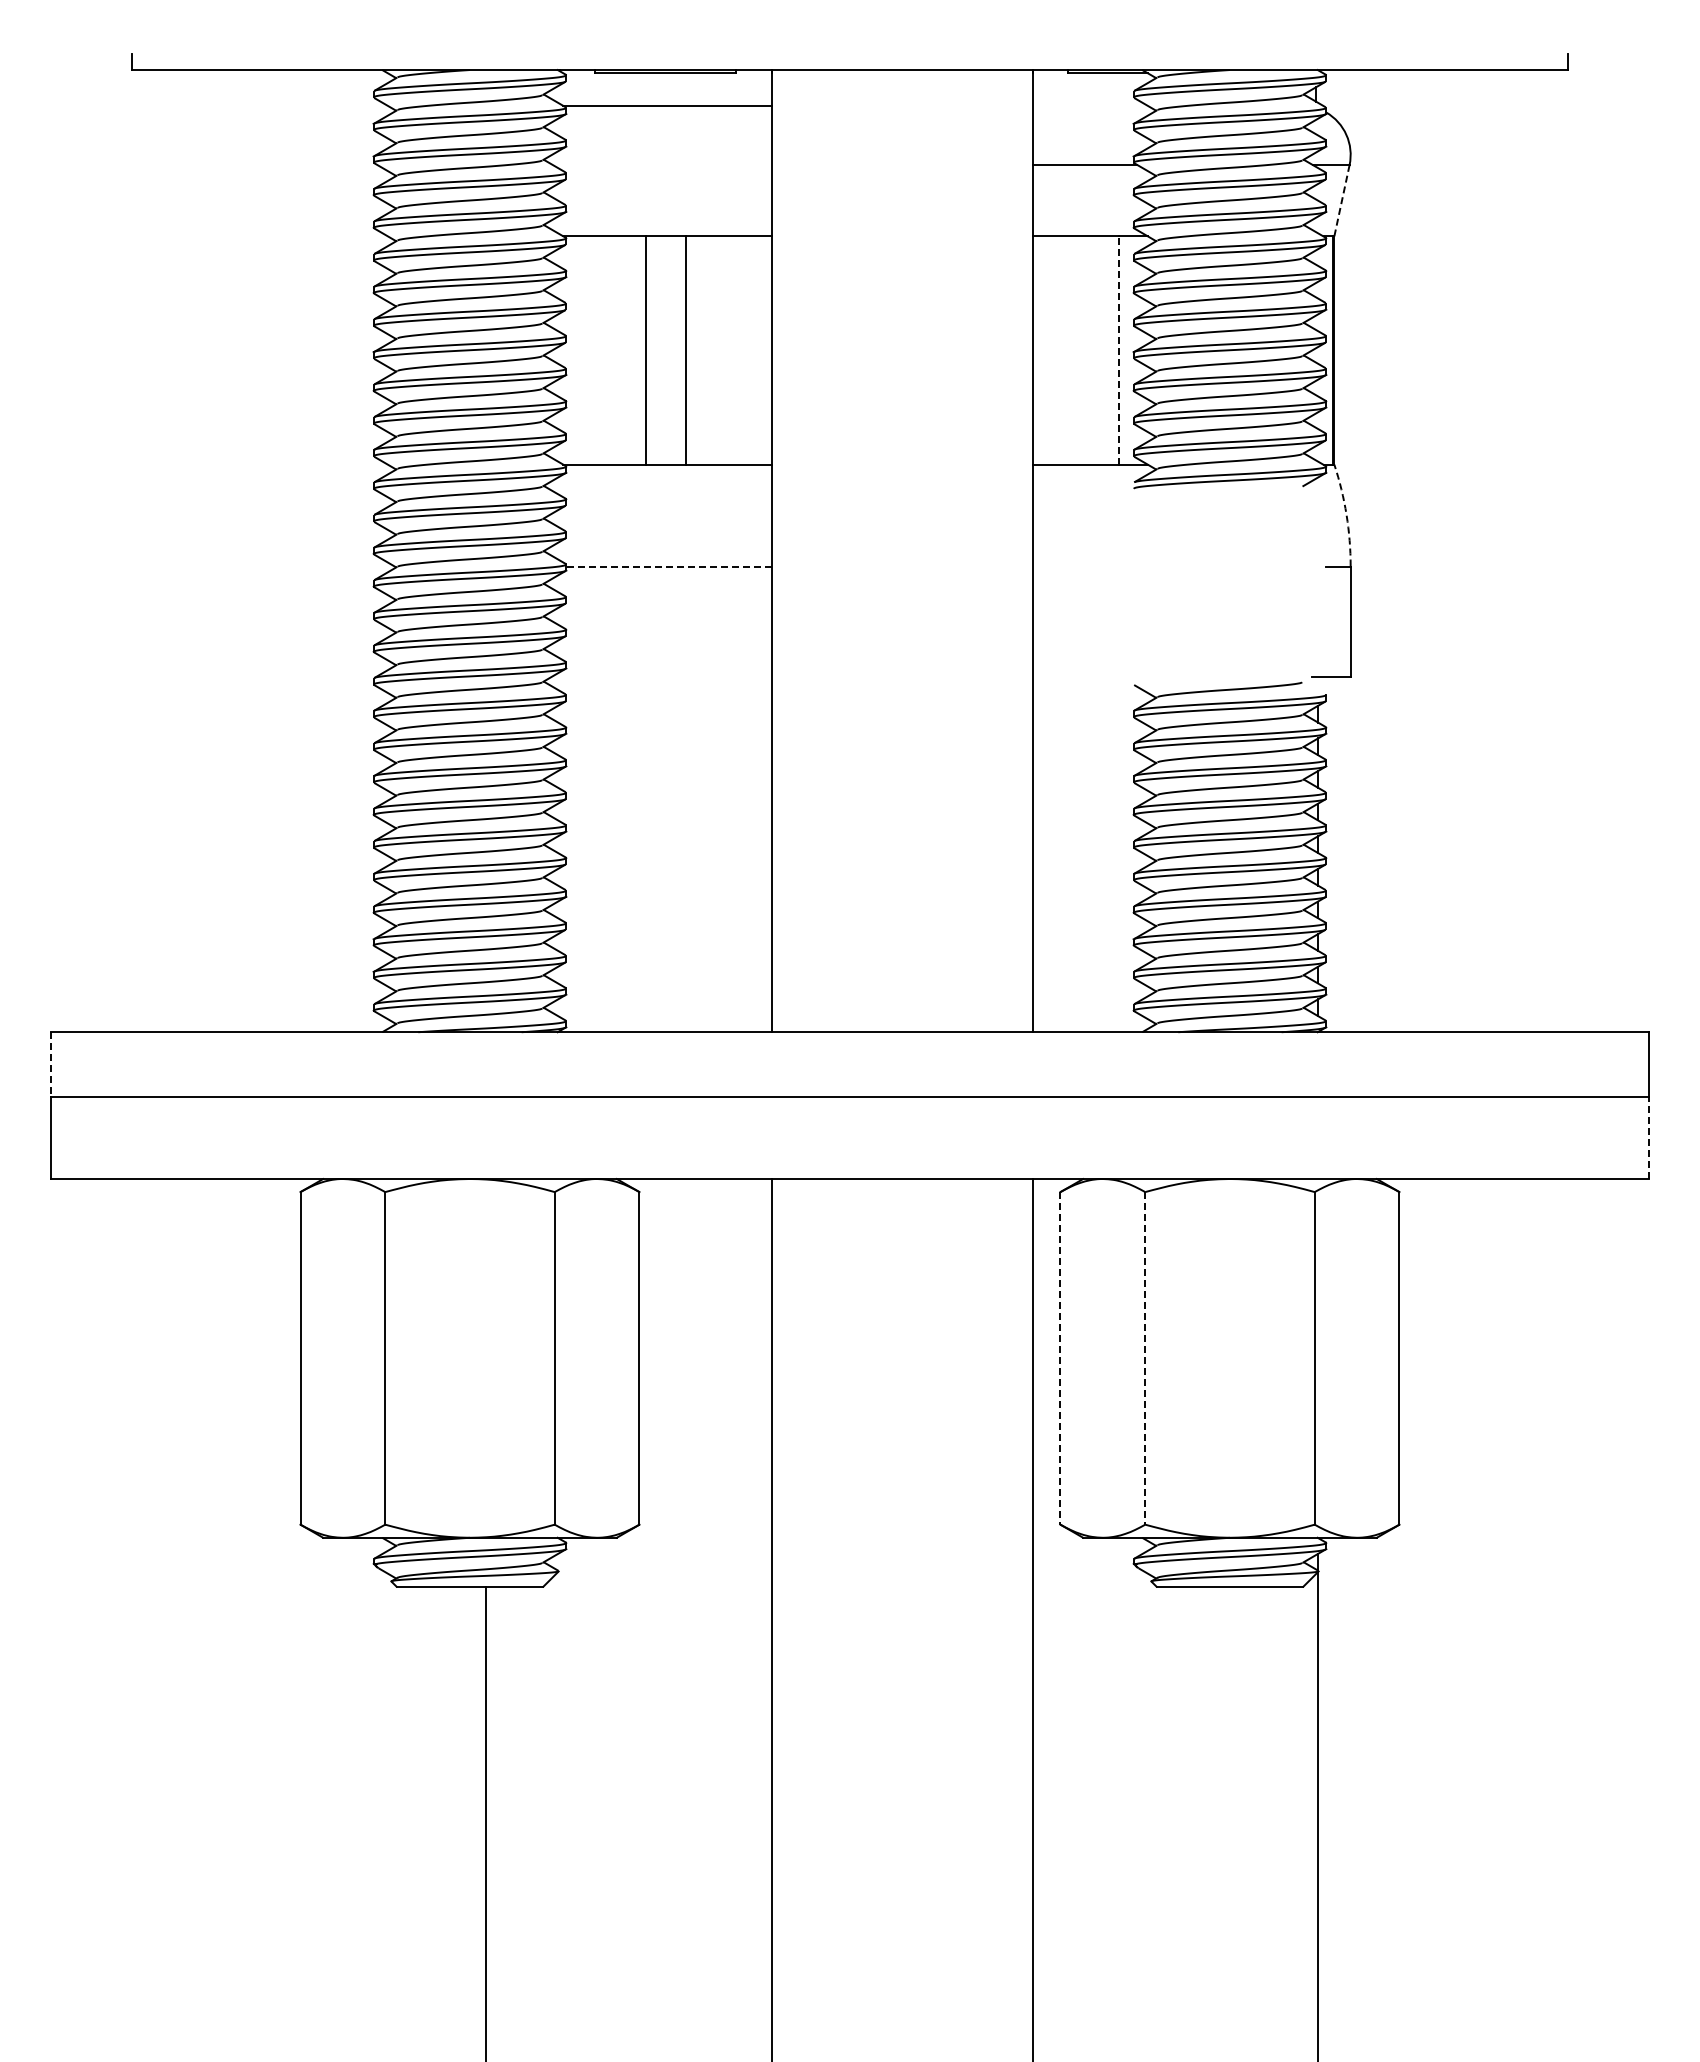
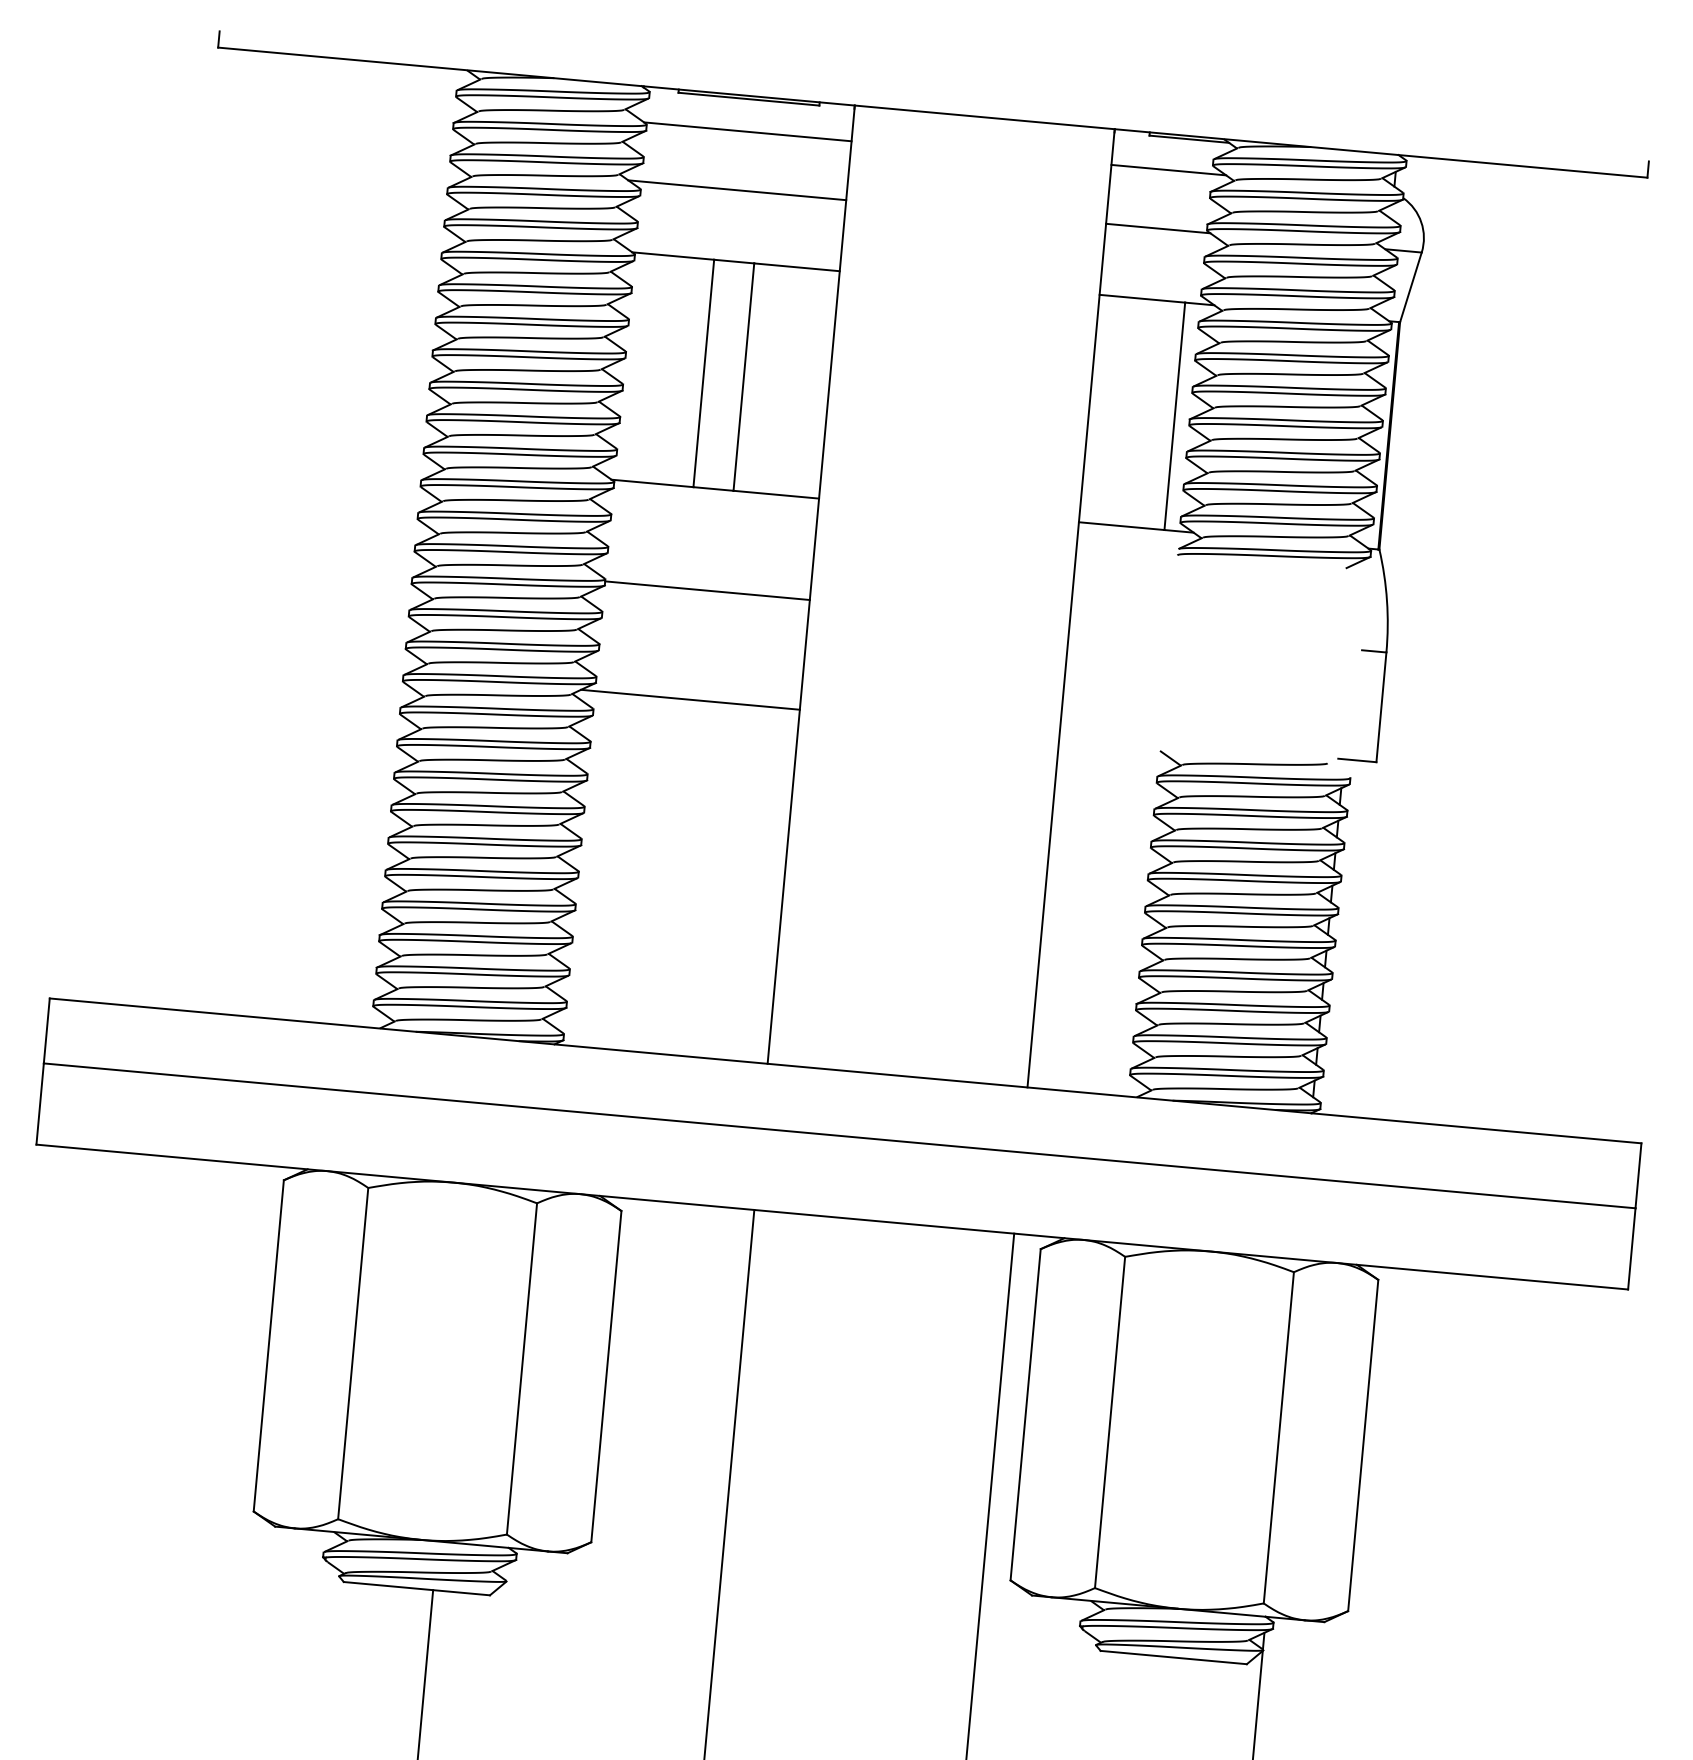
line: (1089, 105) -> (1168, 169), added
line: (661, 165) -> (736, 190), added
line: (1342, 200) -> (1411, 287), dashed -> solid
line: (1118, 350) -> (1174, 416), dashed -> solid
arc: (1346, 514) -> (1386, 600), dashed -> solid
line: (668, 566) -> (707, 590), dashed -> solid
line: (661, 676) -> (690, 699), added
line: (50, 1064) -> (46, 1030), dashed -> solid
line: (1649, 1138) -> (1632, 1249), dashed -> solid
line: (1060, 1358) -> (1025, 1414), dashed -> solid
line: (1145, 1358) -> (1110, 1422), dashed -> solid

